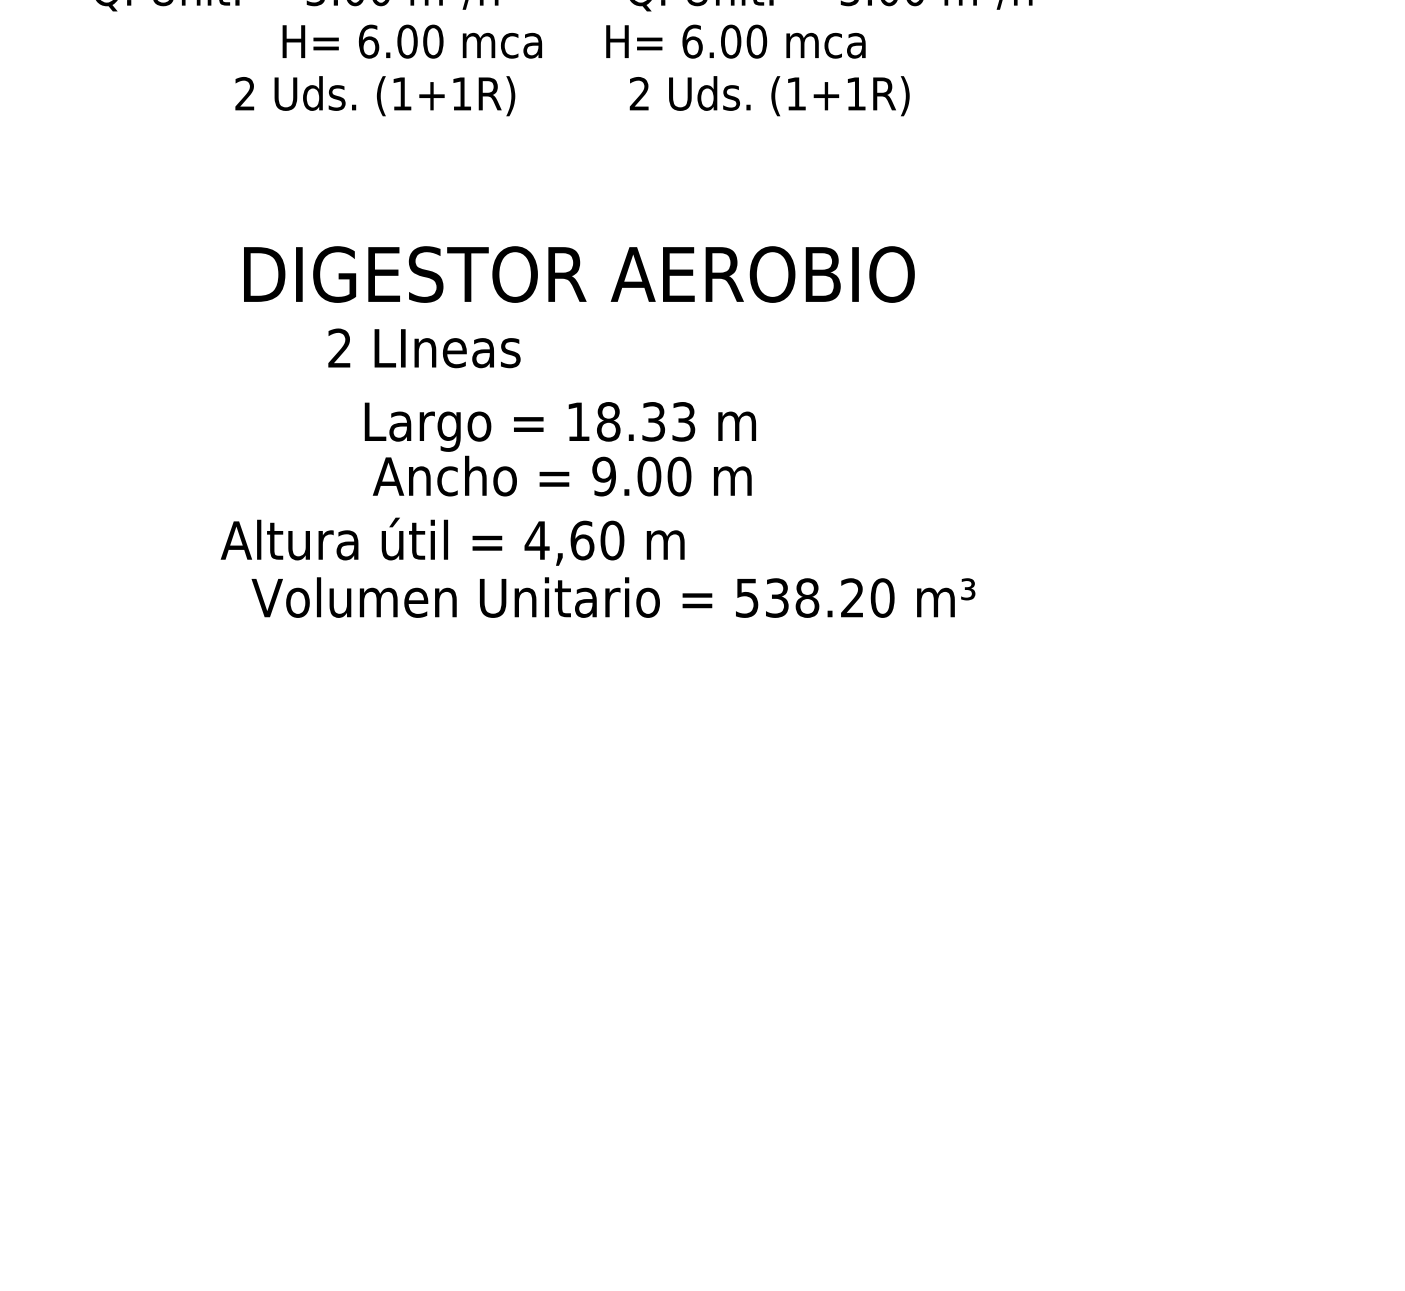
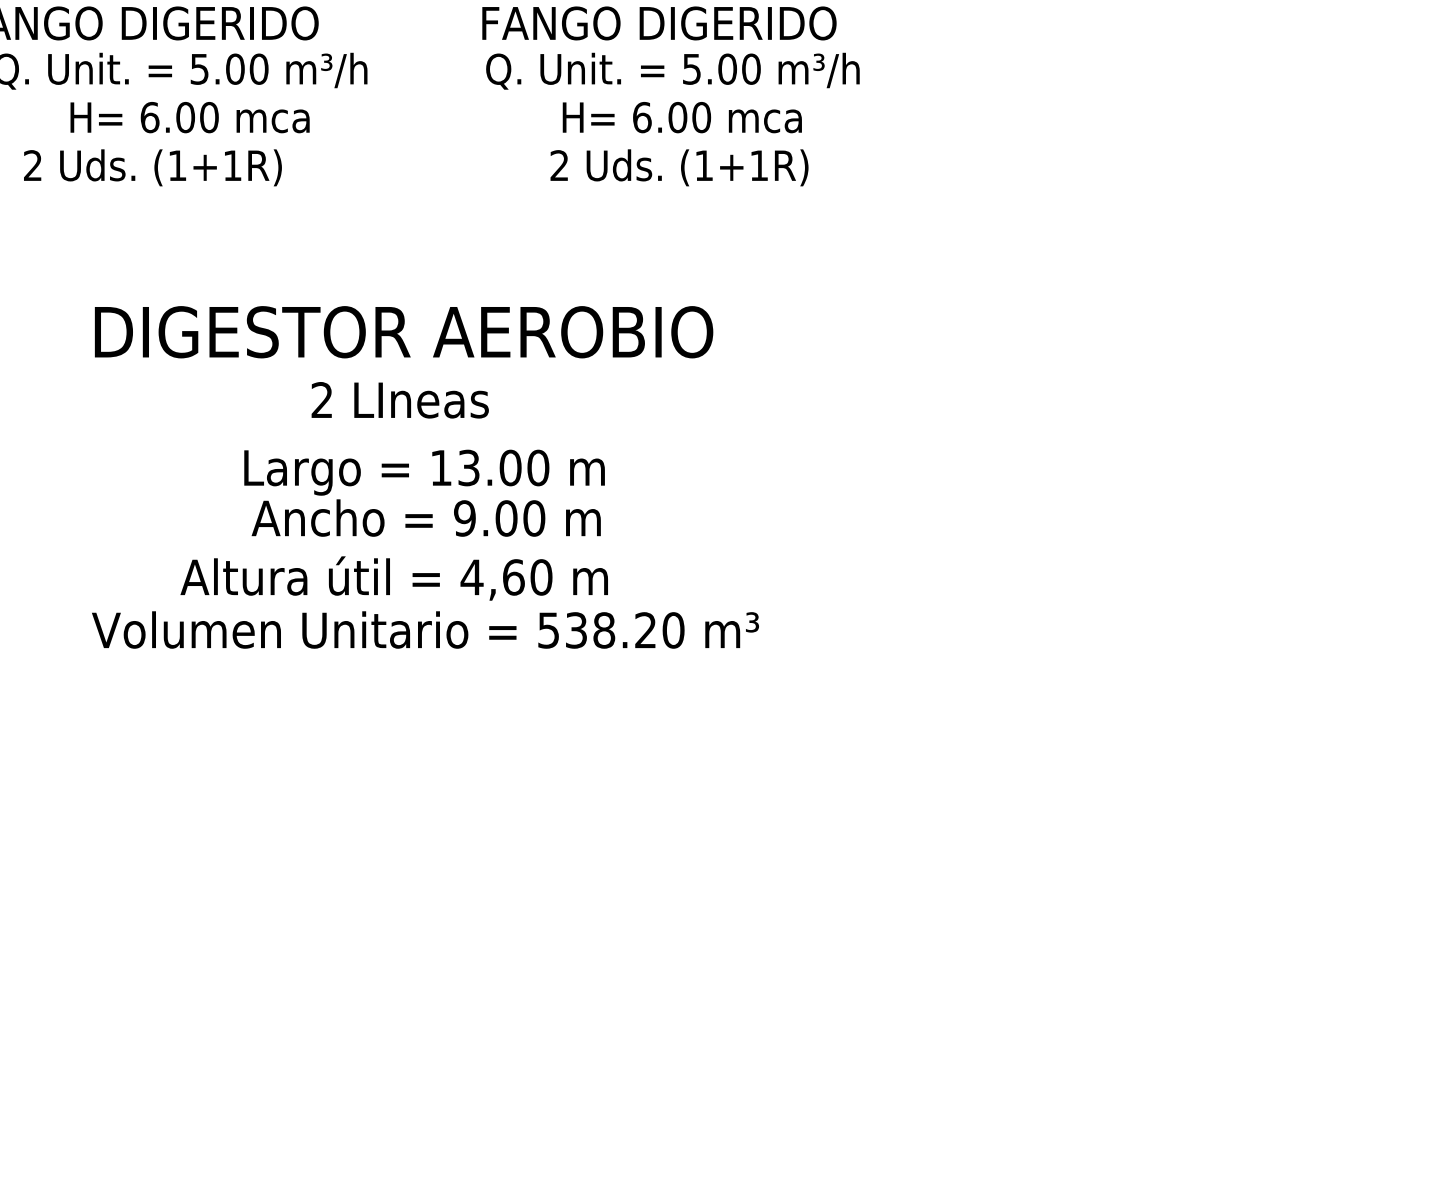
text: (411, 41) -> (189, 117), moved
text: (735, 41) -> (681, 117), moved
text: (374, 95) -> (152, 167), moved
text: (769, 95) -> (679, 167), moved
text: (579, 274) -> (404, 332), moved
text: (423, 348) -> (399, 400), moved
text: (646, 421) -> (503, 467), 18.33 -> 13.00
text: (451, 541) -> (393, 578), moved
text: (613, 597) -> (425, 629), moved

